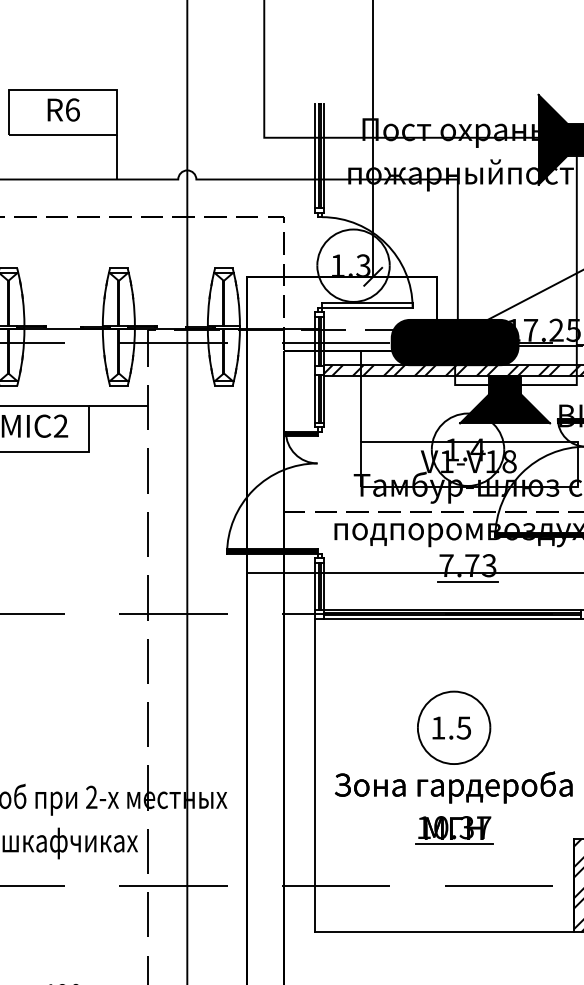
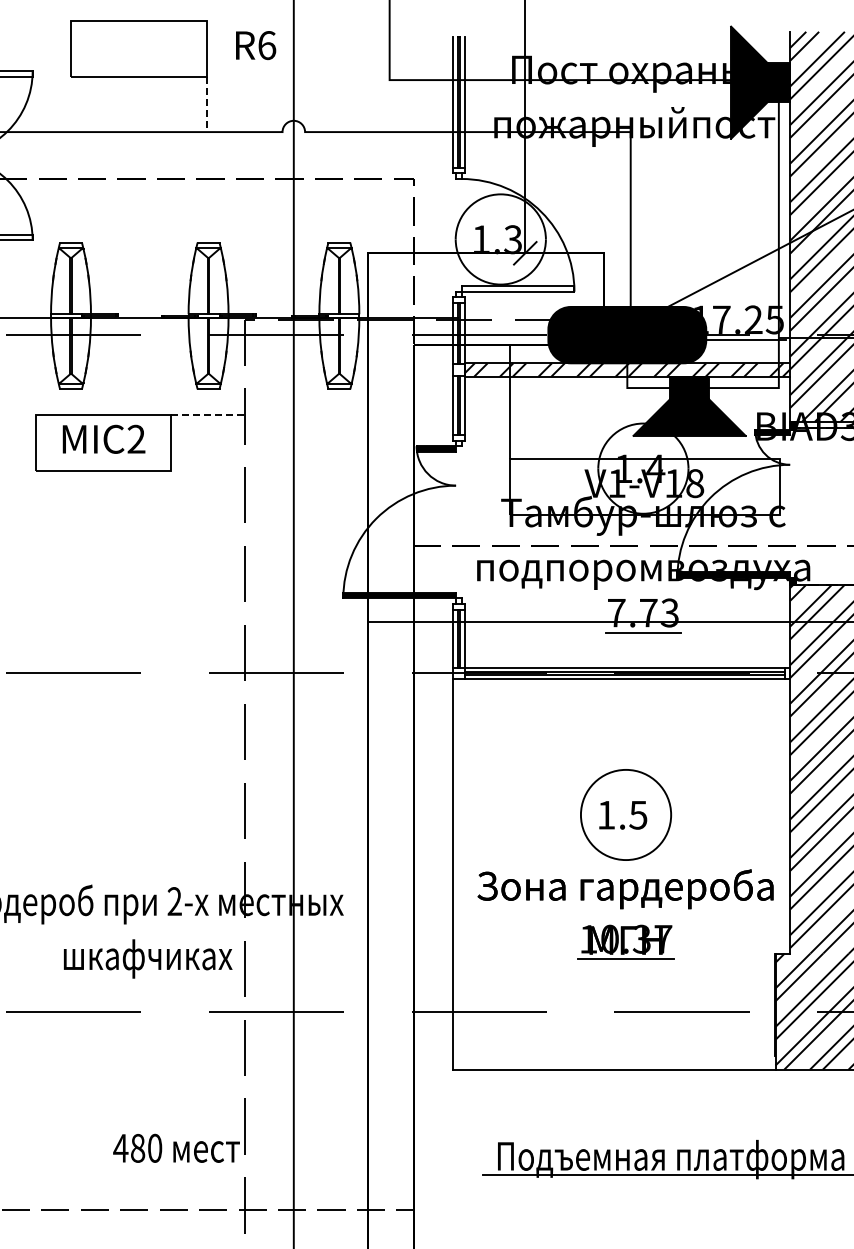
text: (64, 109) -> (256, 45), moved
line: (117, 158) -> (206, 105), solid -> dashed
line: (118, 406) -> (207, 414), solid -> dashed

